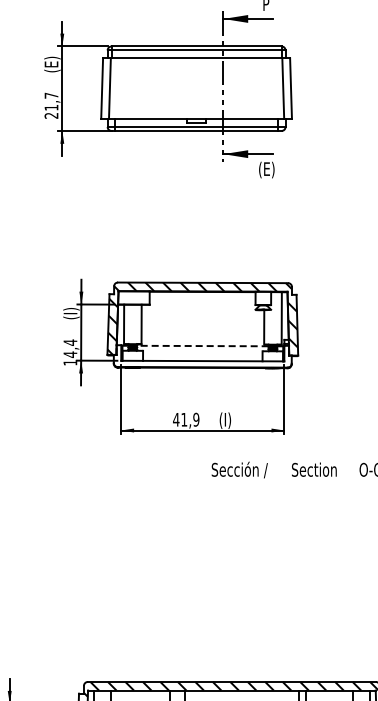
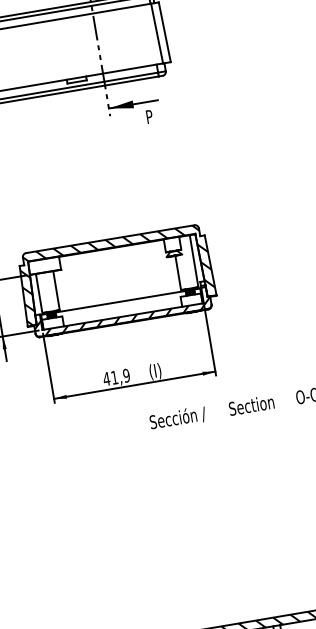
text: (266, 169) -> (154, 116), (E) -> P
line: (202, 346) -> (120, 302), dashed -> solid
hatch: (202, 356) -> (122, 312), added

